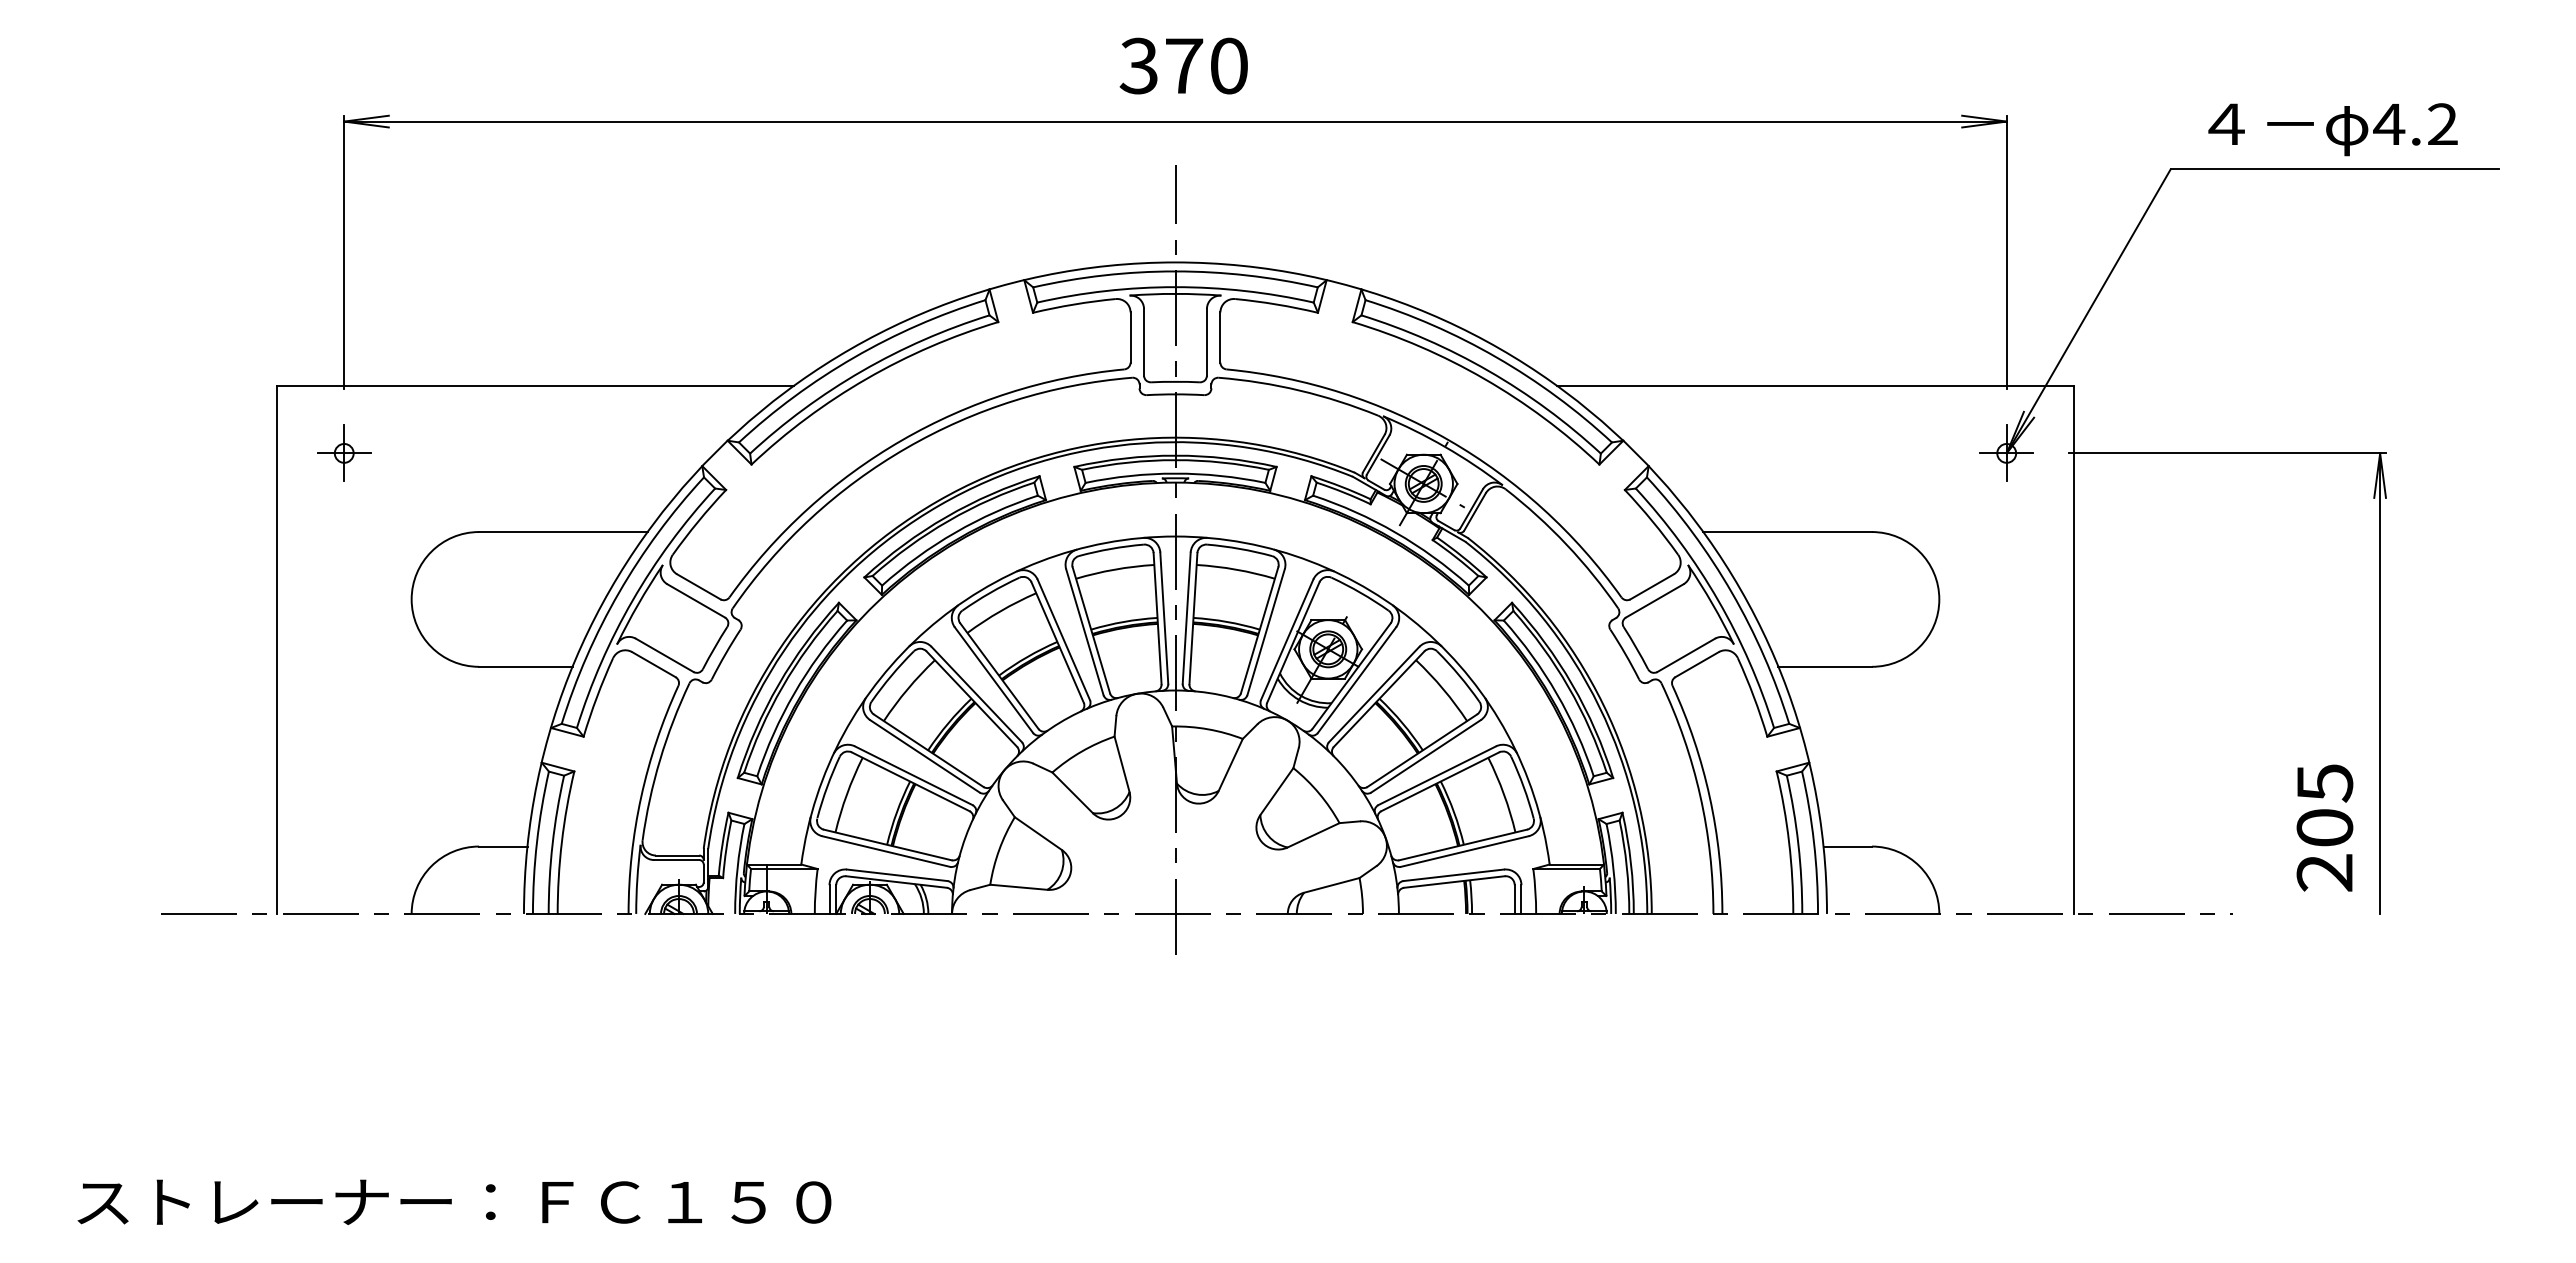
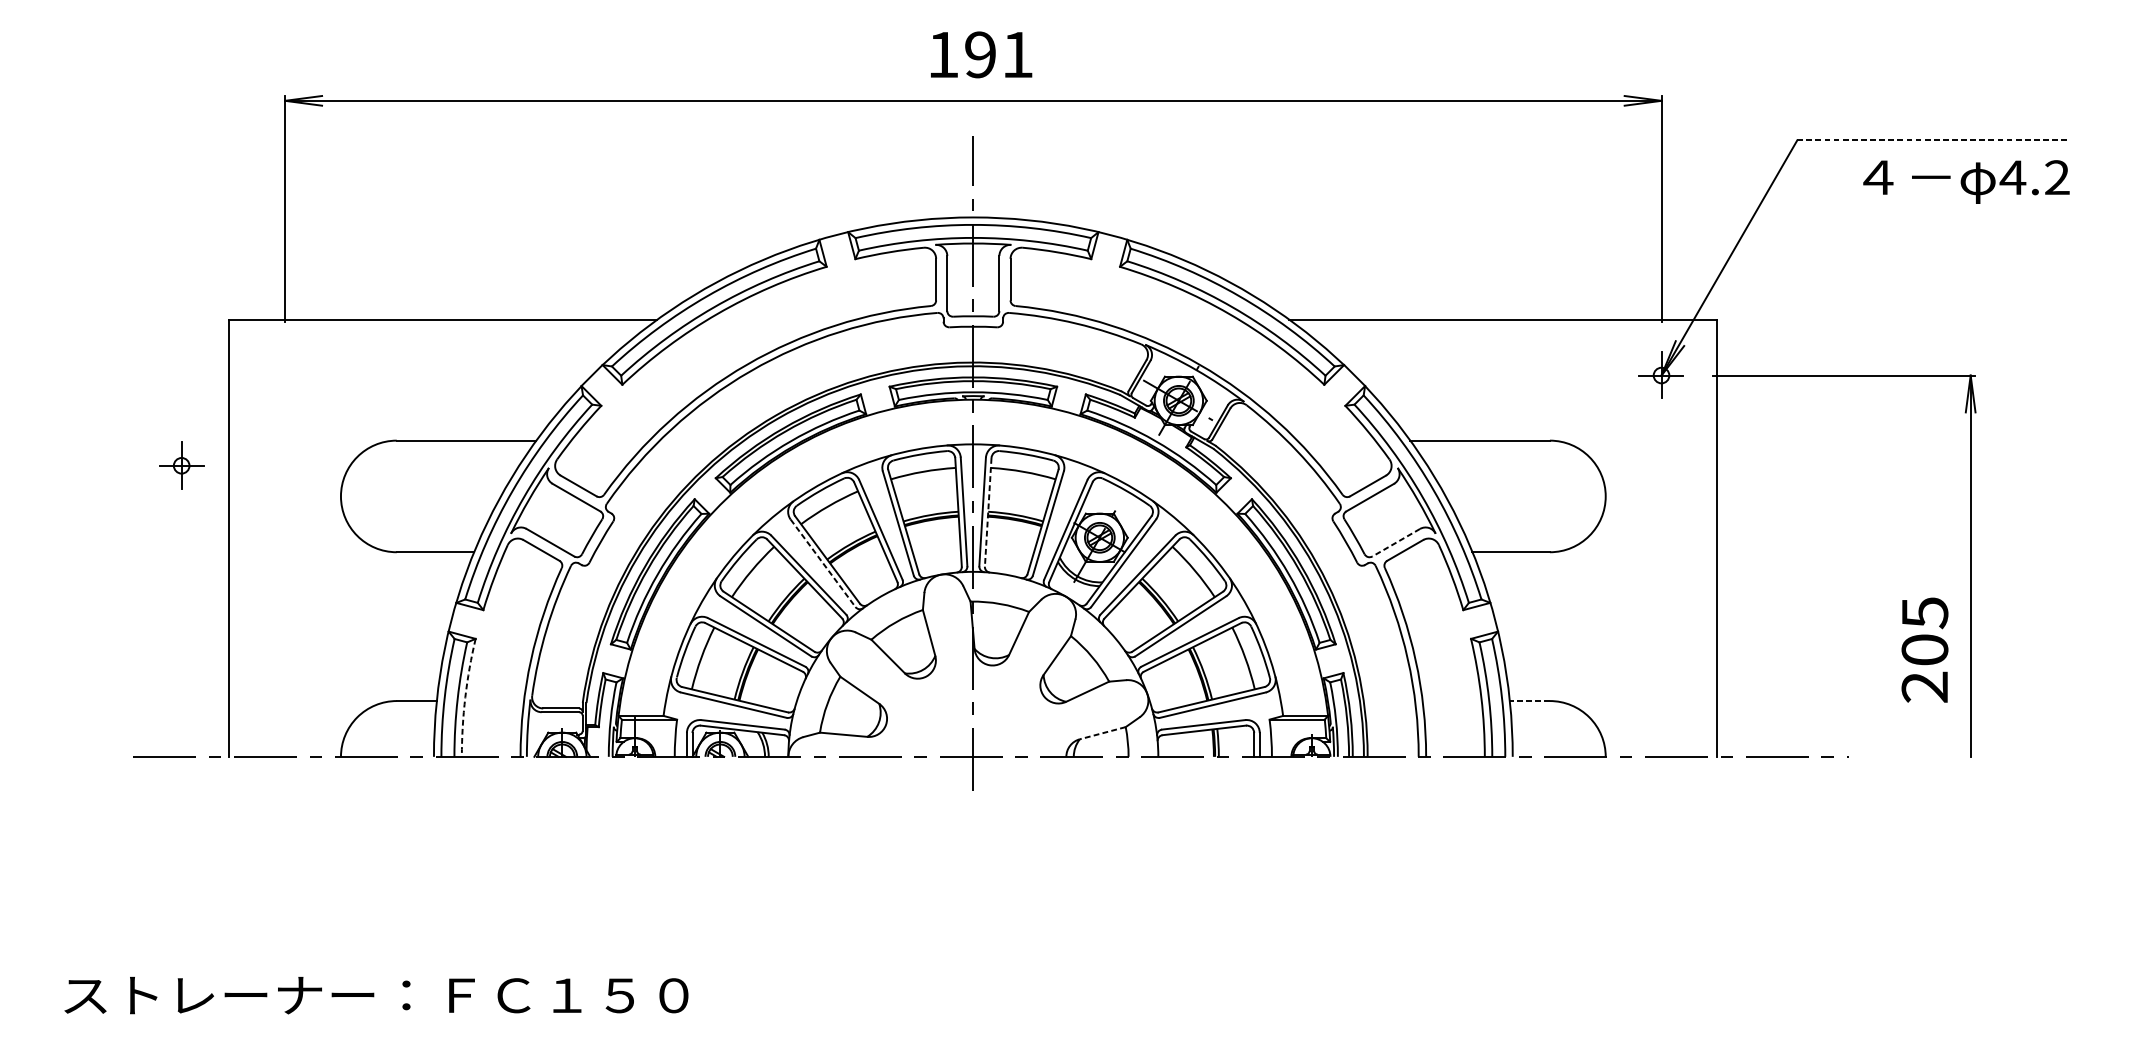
text: (1183, 65) -> (979, 54), 370 -> 191
text: (2332, 129) -> (1966, 181), moved
line: (2335, 169) -> (1933, 140), solid -> dashed
part: (344, 452) -> (181, 465), moved
line: (1193, 618) -> (988, 512), solid -> dashed
line: (1685, 655) -> (1395, 542), solid -> dashed
line: (993, 680) -> (822, 563), solid -> dashed
text: (2324, 827) -> (1924, 649), moved
arc: (561, 842) -> (465, 697), solid -> dashed
line: (1847, 846) -> (1529, 700), solid -> dashed
line: (1331, 885) -> (1102, 733), solid -> dashed

